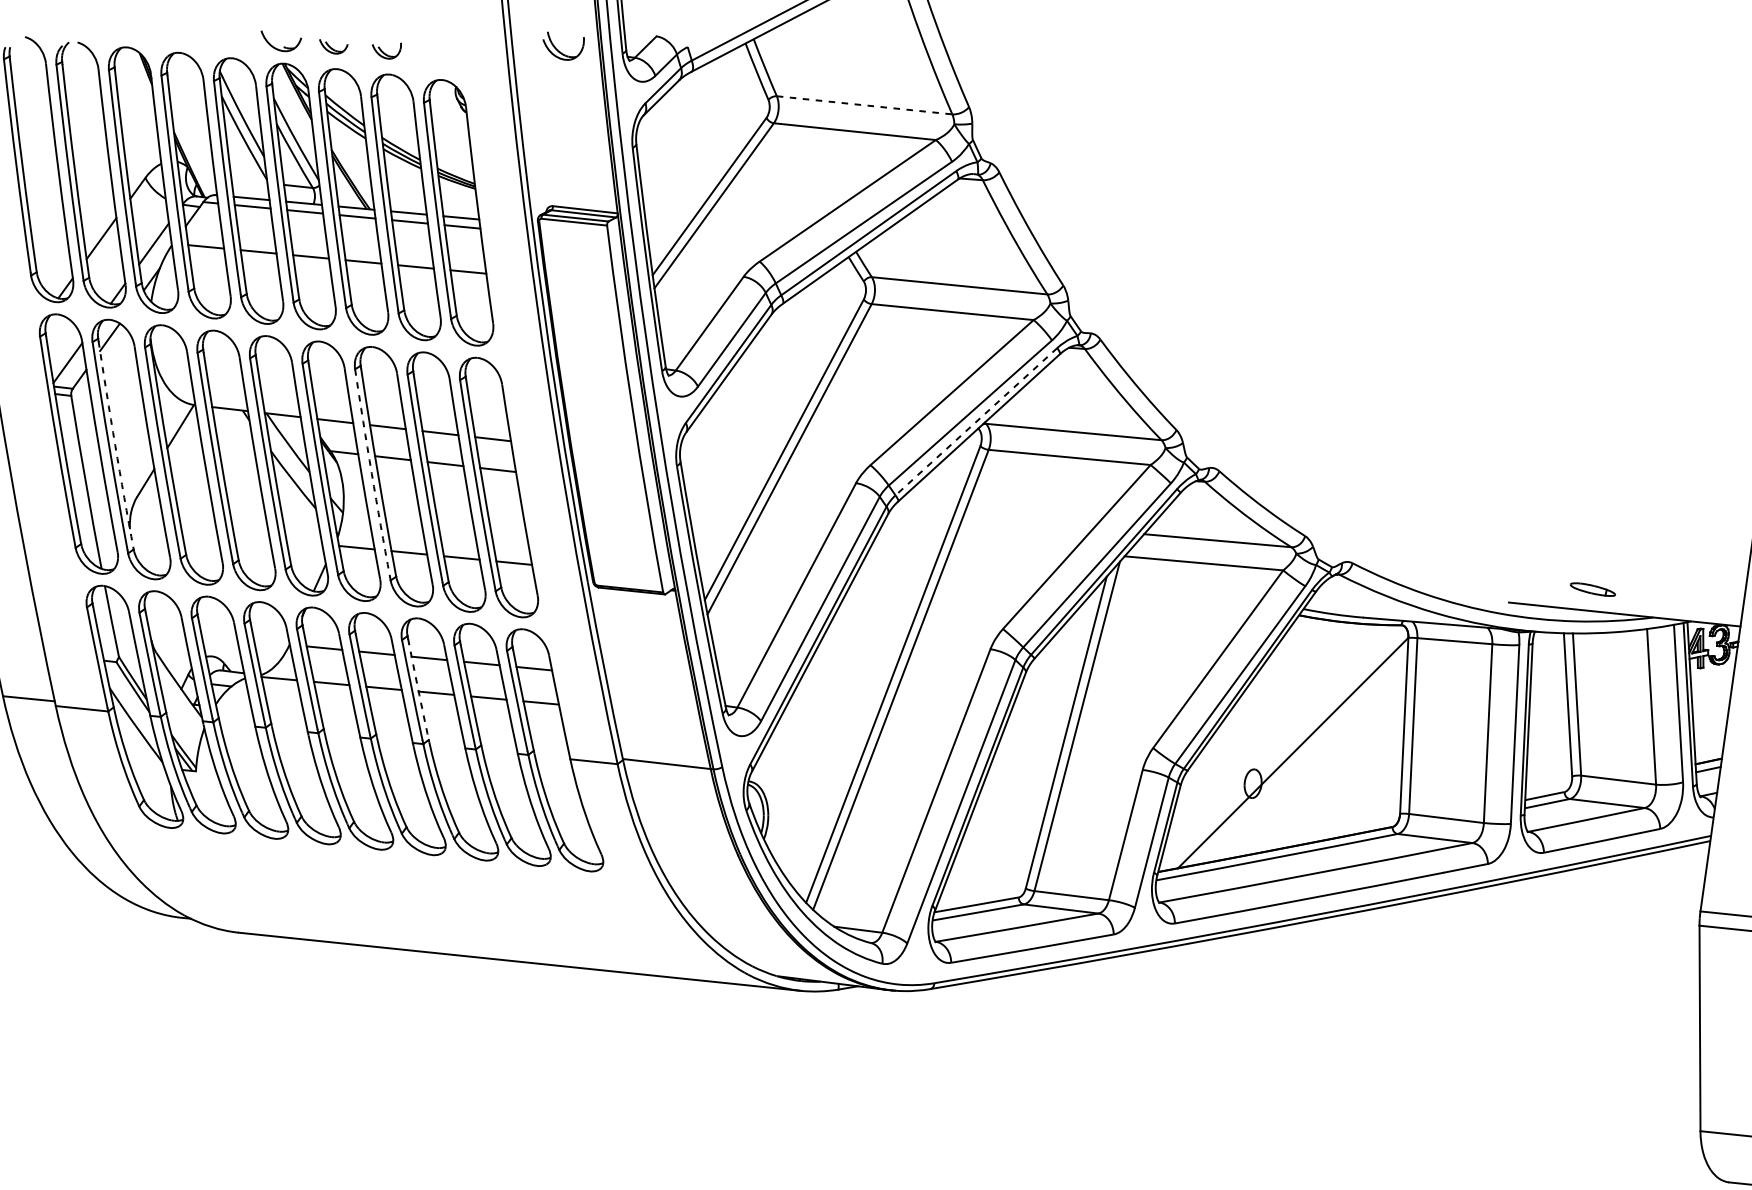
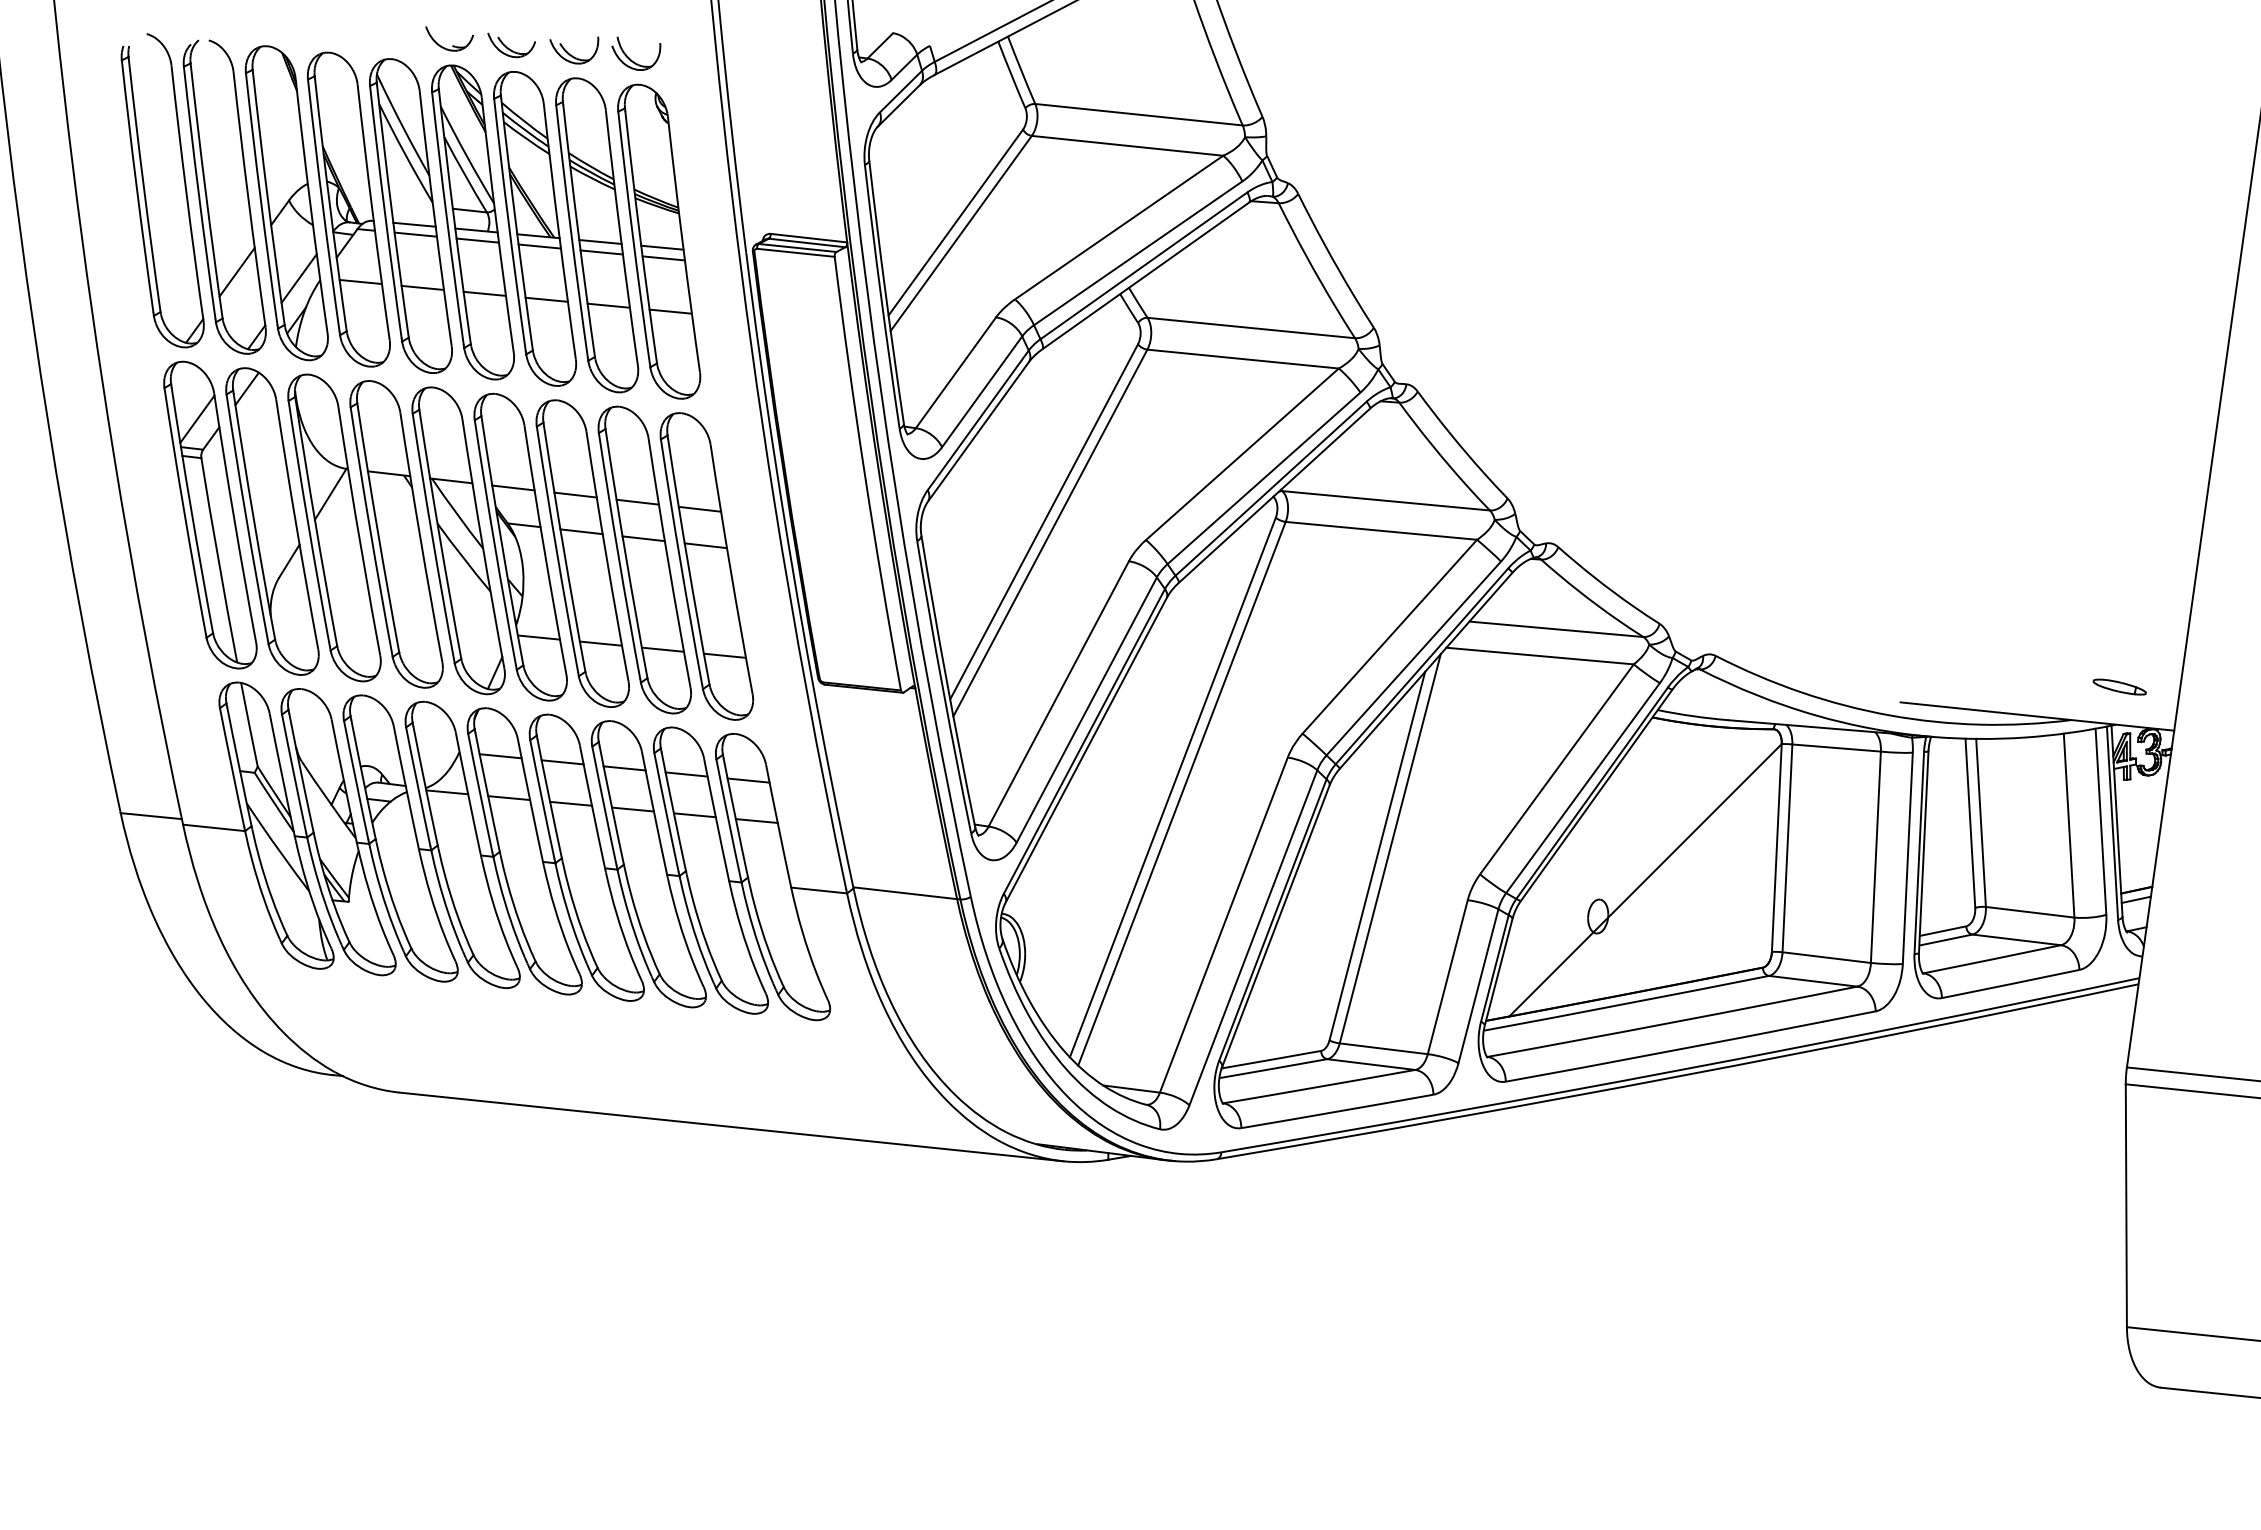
part: (333, 46) -> (511, 45), size x1.43
part: (558, 50) -> (630, 58), moved
part: (386, 51) -> (574, 50), size x1.43
line: (865, 105) -> (1139, 114), dashed -> solid
line: (975, 422) -> (1270, 489), dashed -> solid
arc: (115, 445) -> (253, 516), dashed -> solid
arc: (371, 473) -> (556, 549), dashed -> solid
part: (1592, 589) -> (2119, 686), moved
arc: (418, 689) -> (611, 805), dashed -> solid

